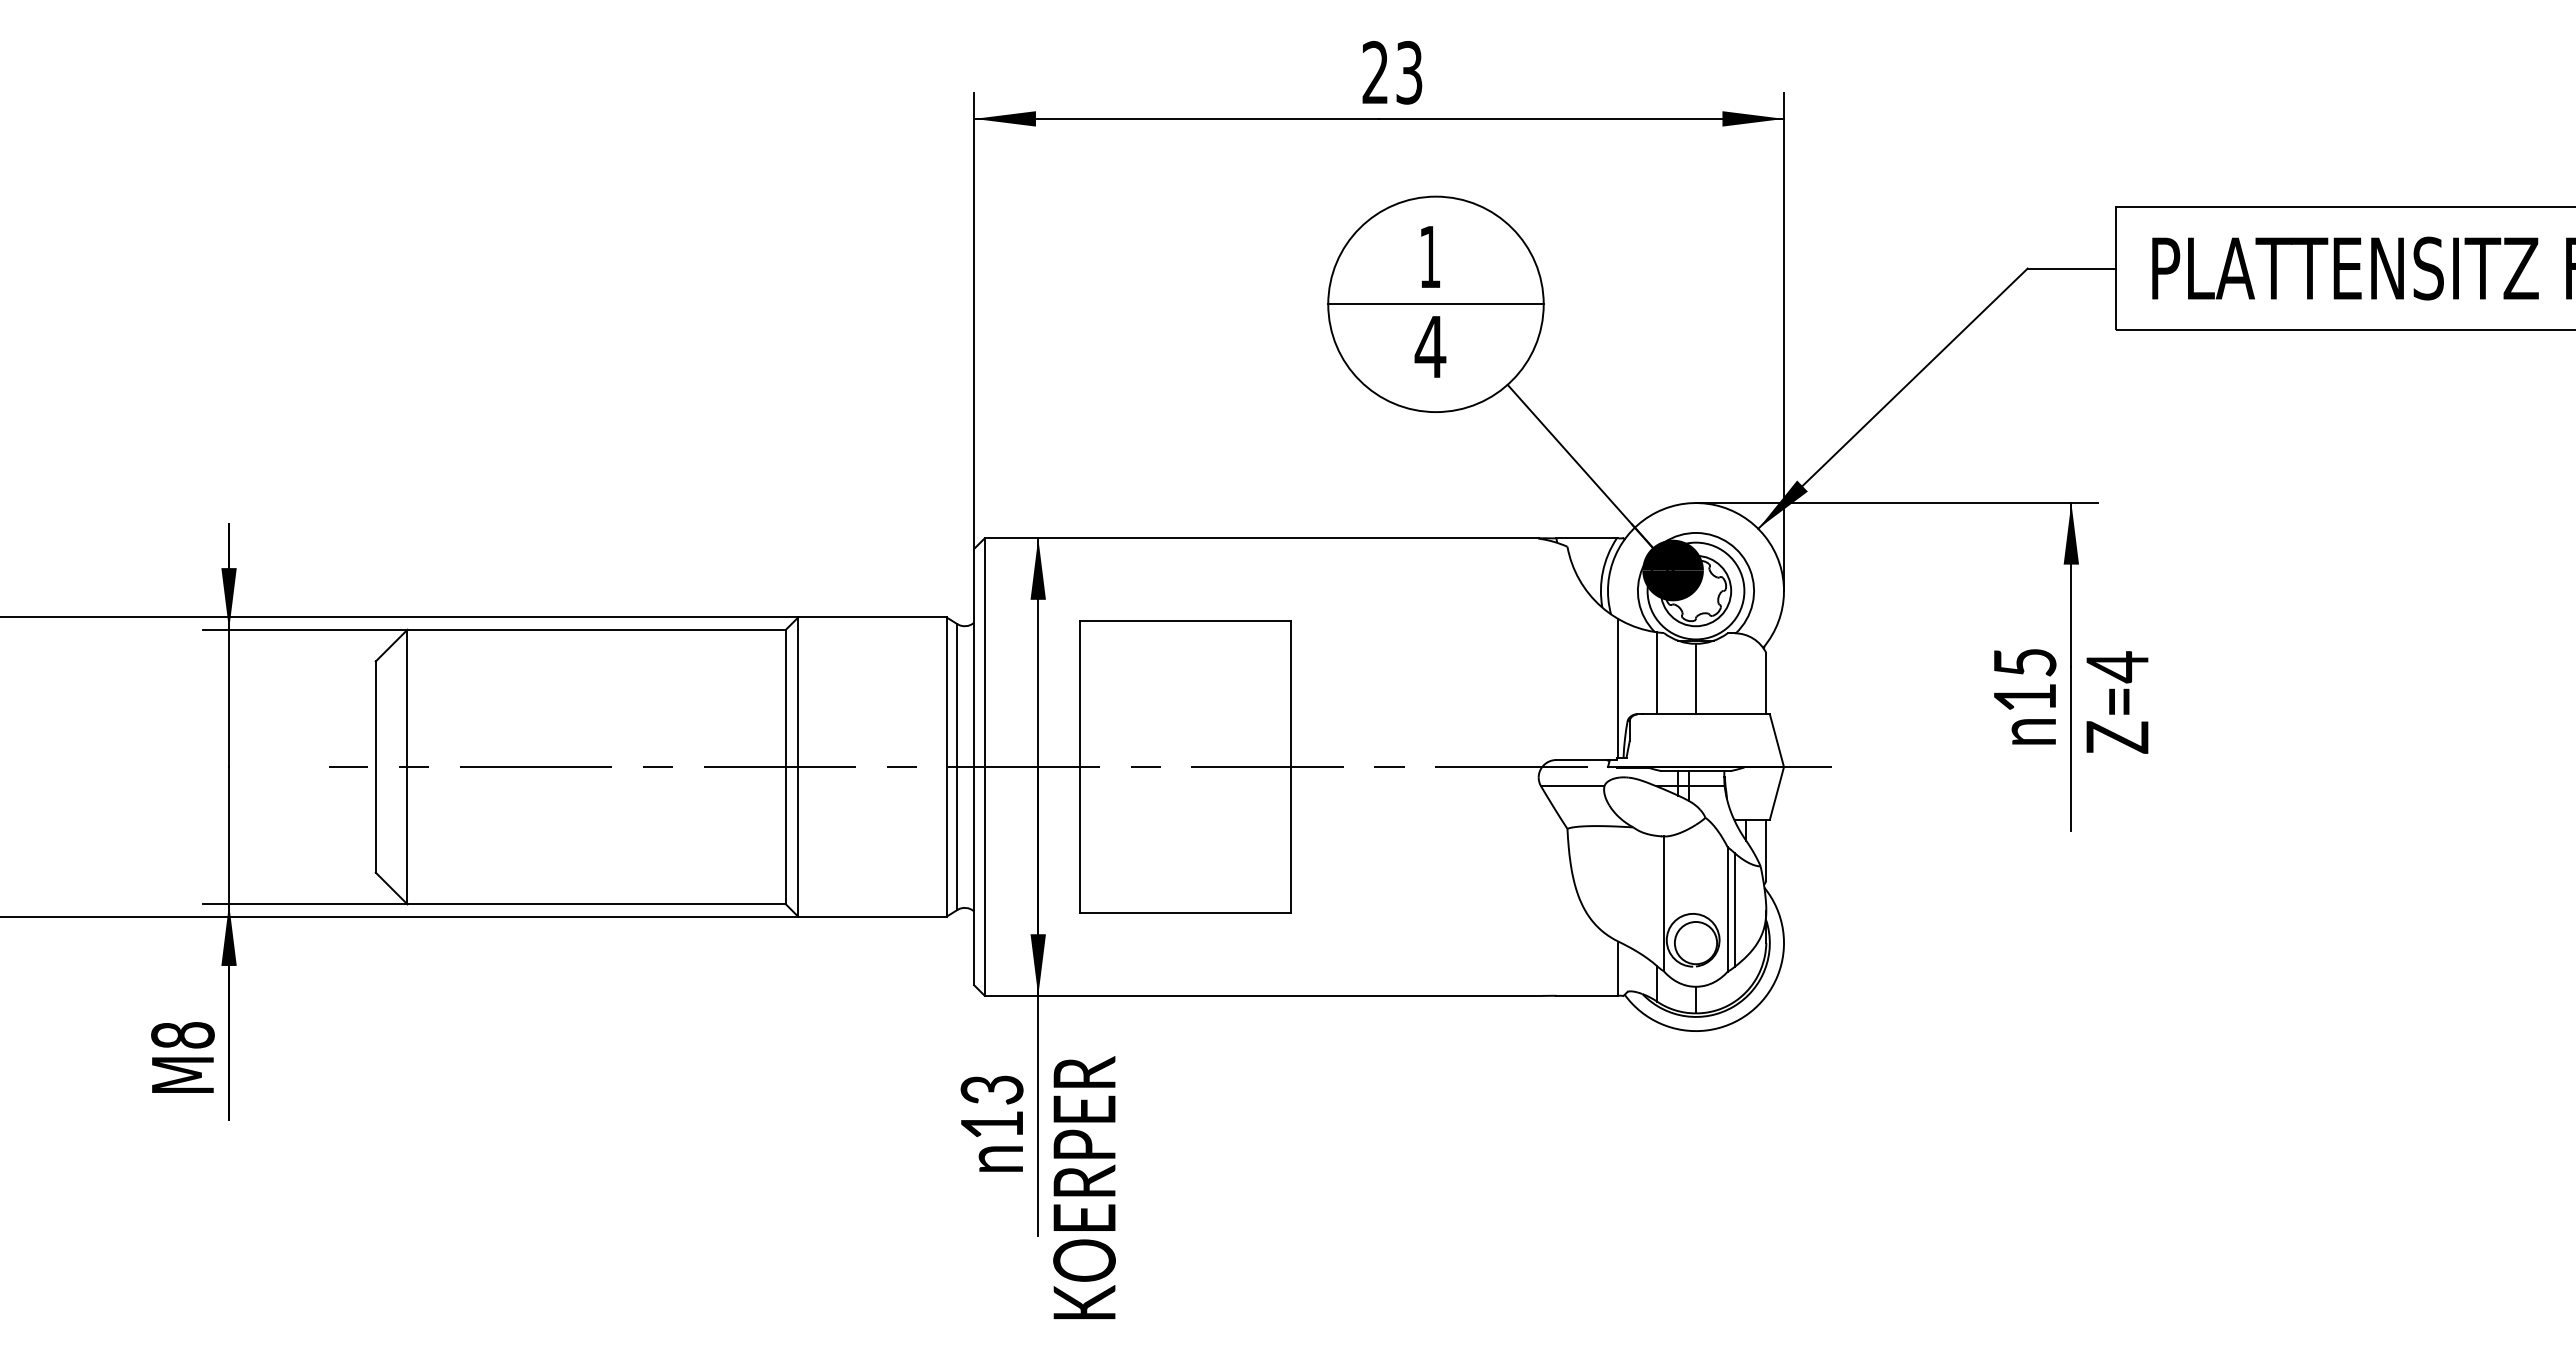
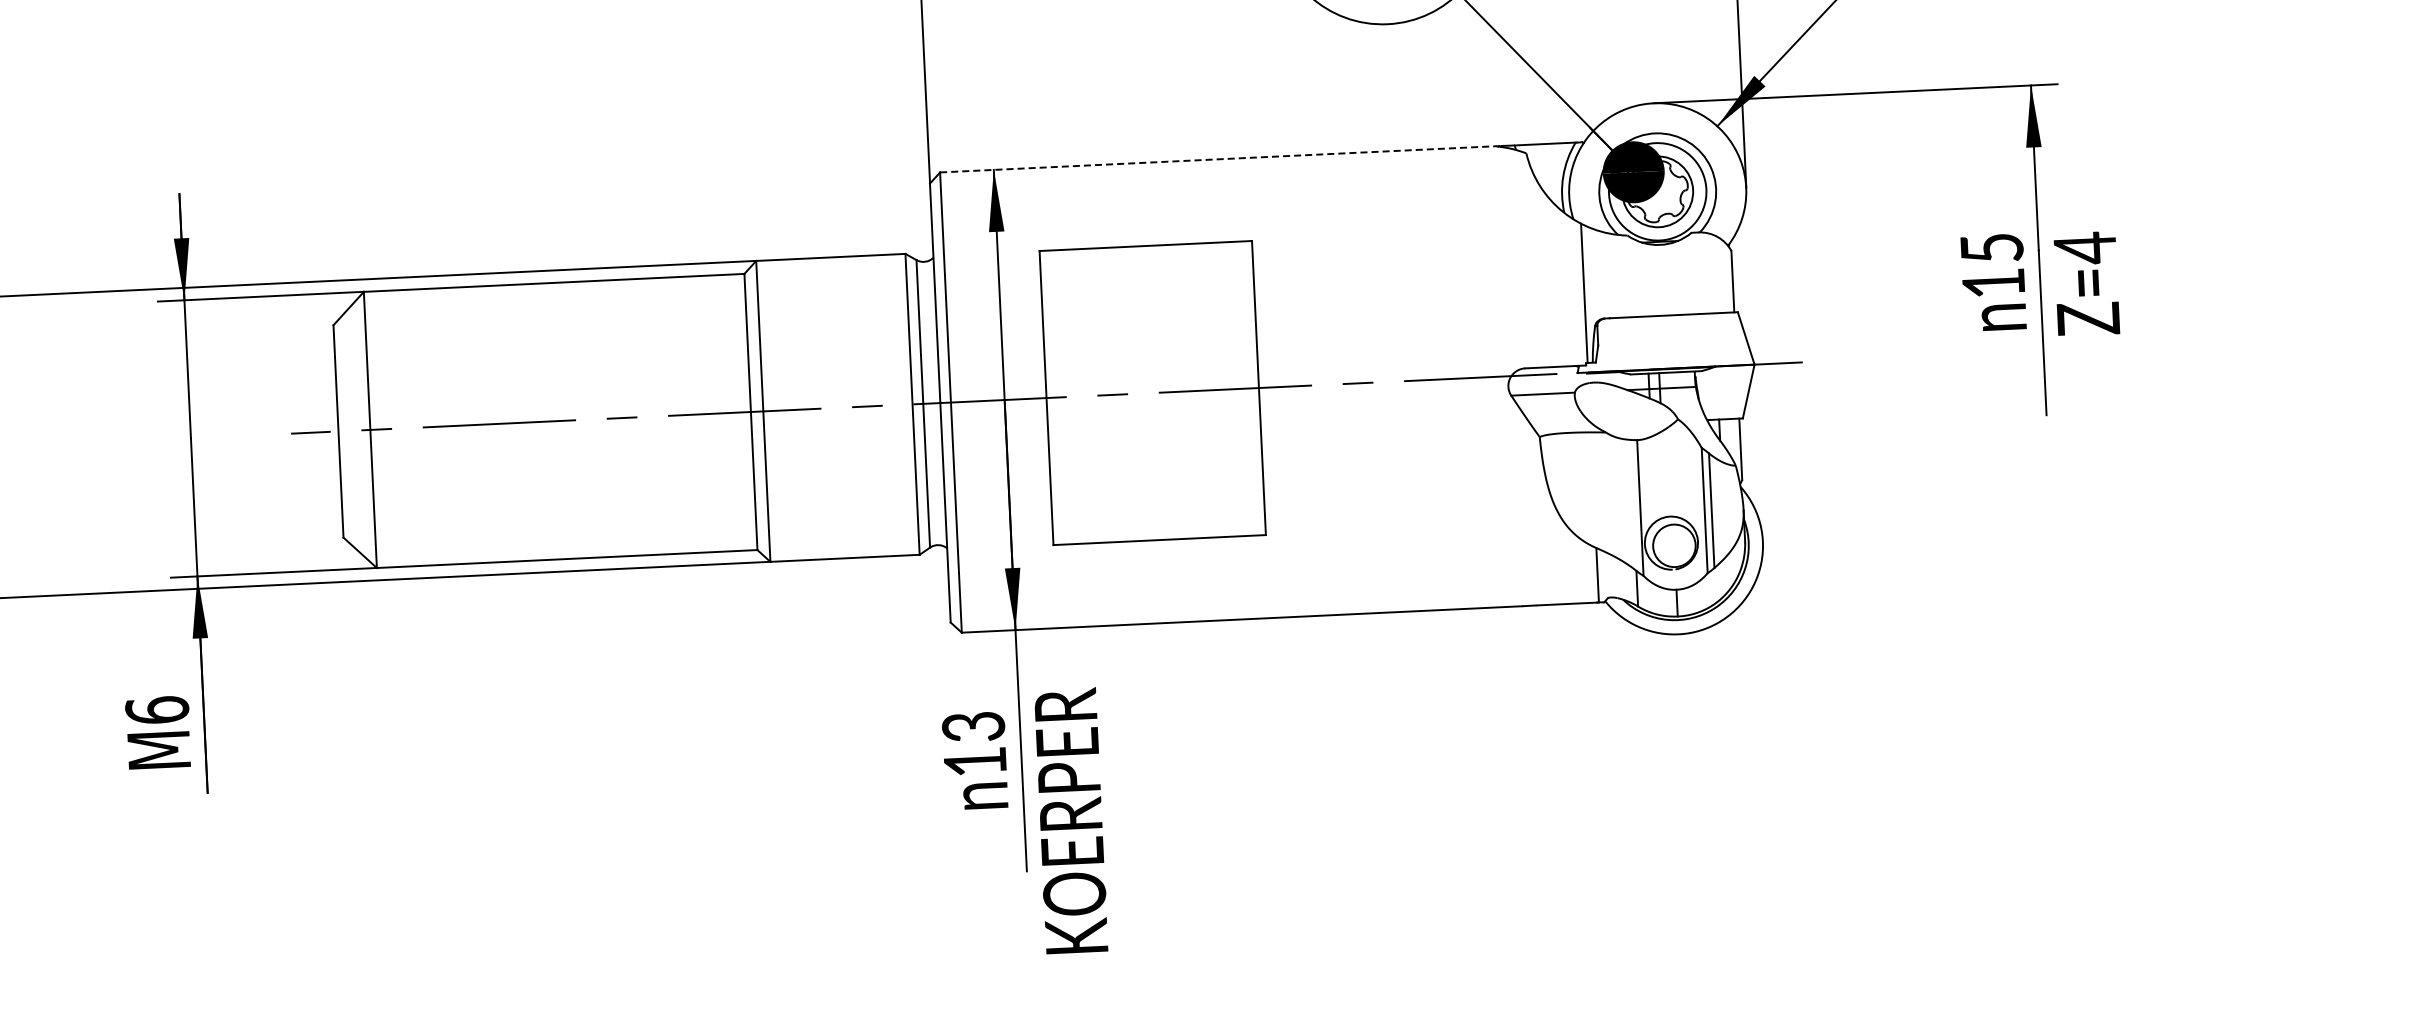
line: (1261, 538) -> (1218, 159), solid -> dashed
line: (1657, 673) -> (1622, 276), removed
line: (1695, 678) -> (1661, 279), removed
text: (182, 1034) -> (156, 709), M8 -> M6

